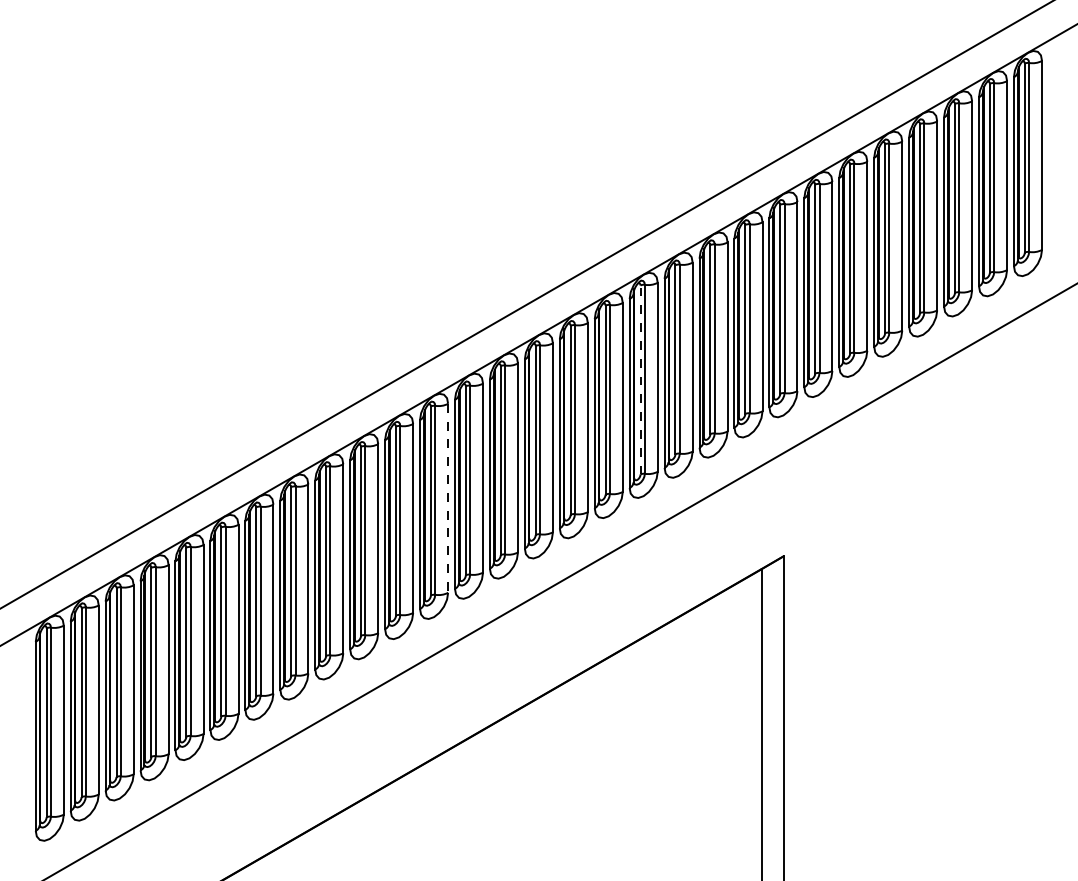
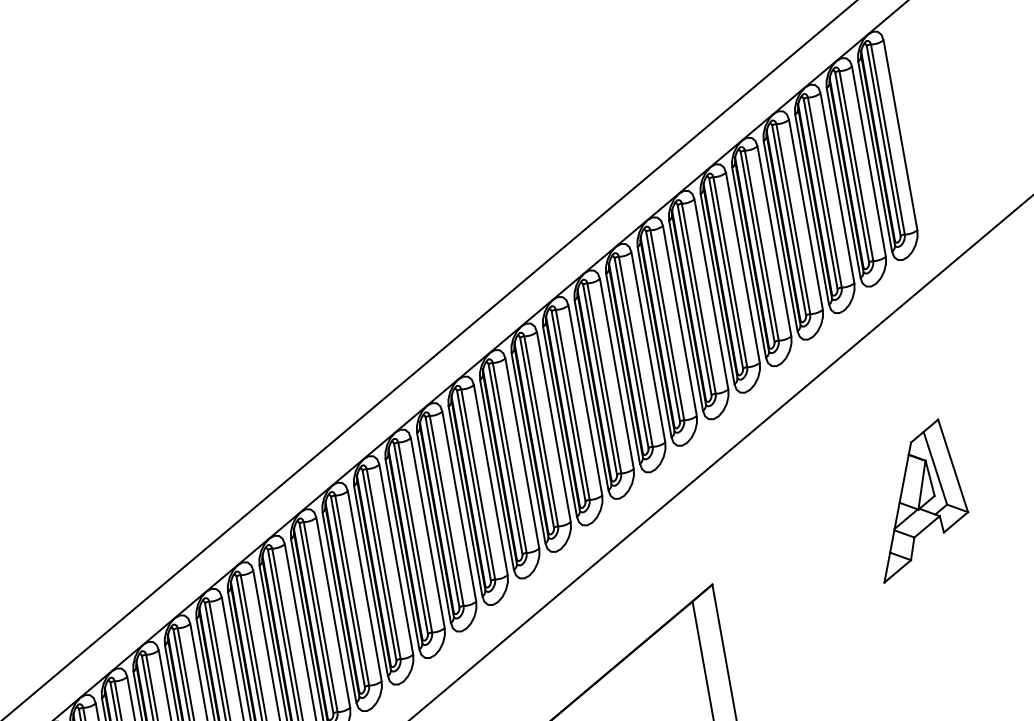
line: (640, 379) -> (536, 432), dashed -> solid
line: (448, 498) -> (365, 586), dashed -> solid
part: (995, 510) -> (917, 500), added

